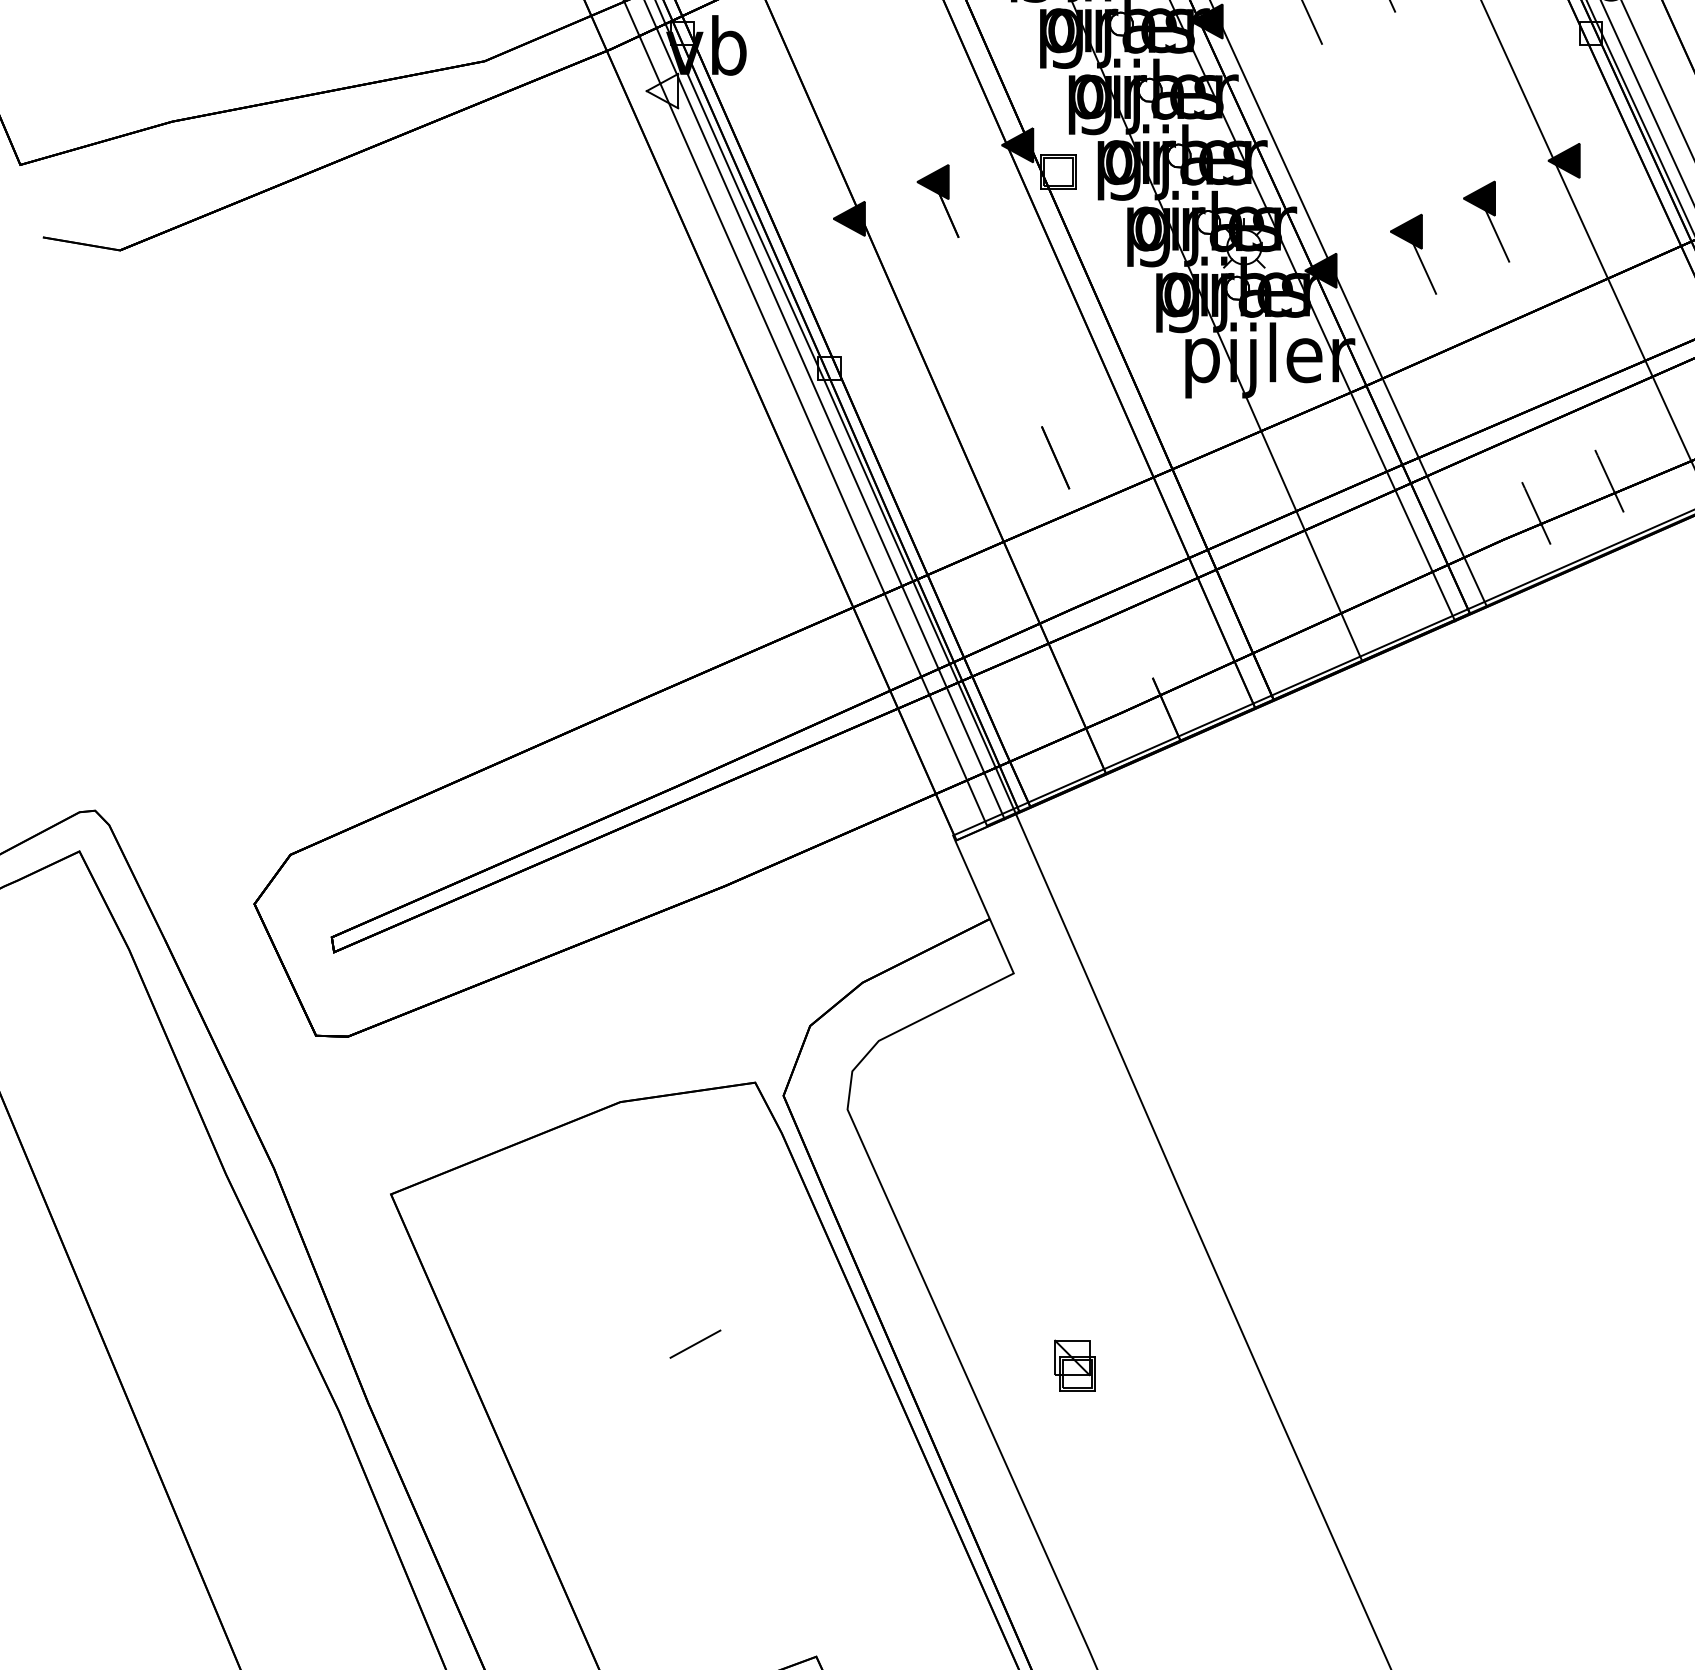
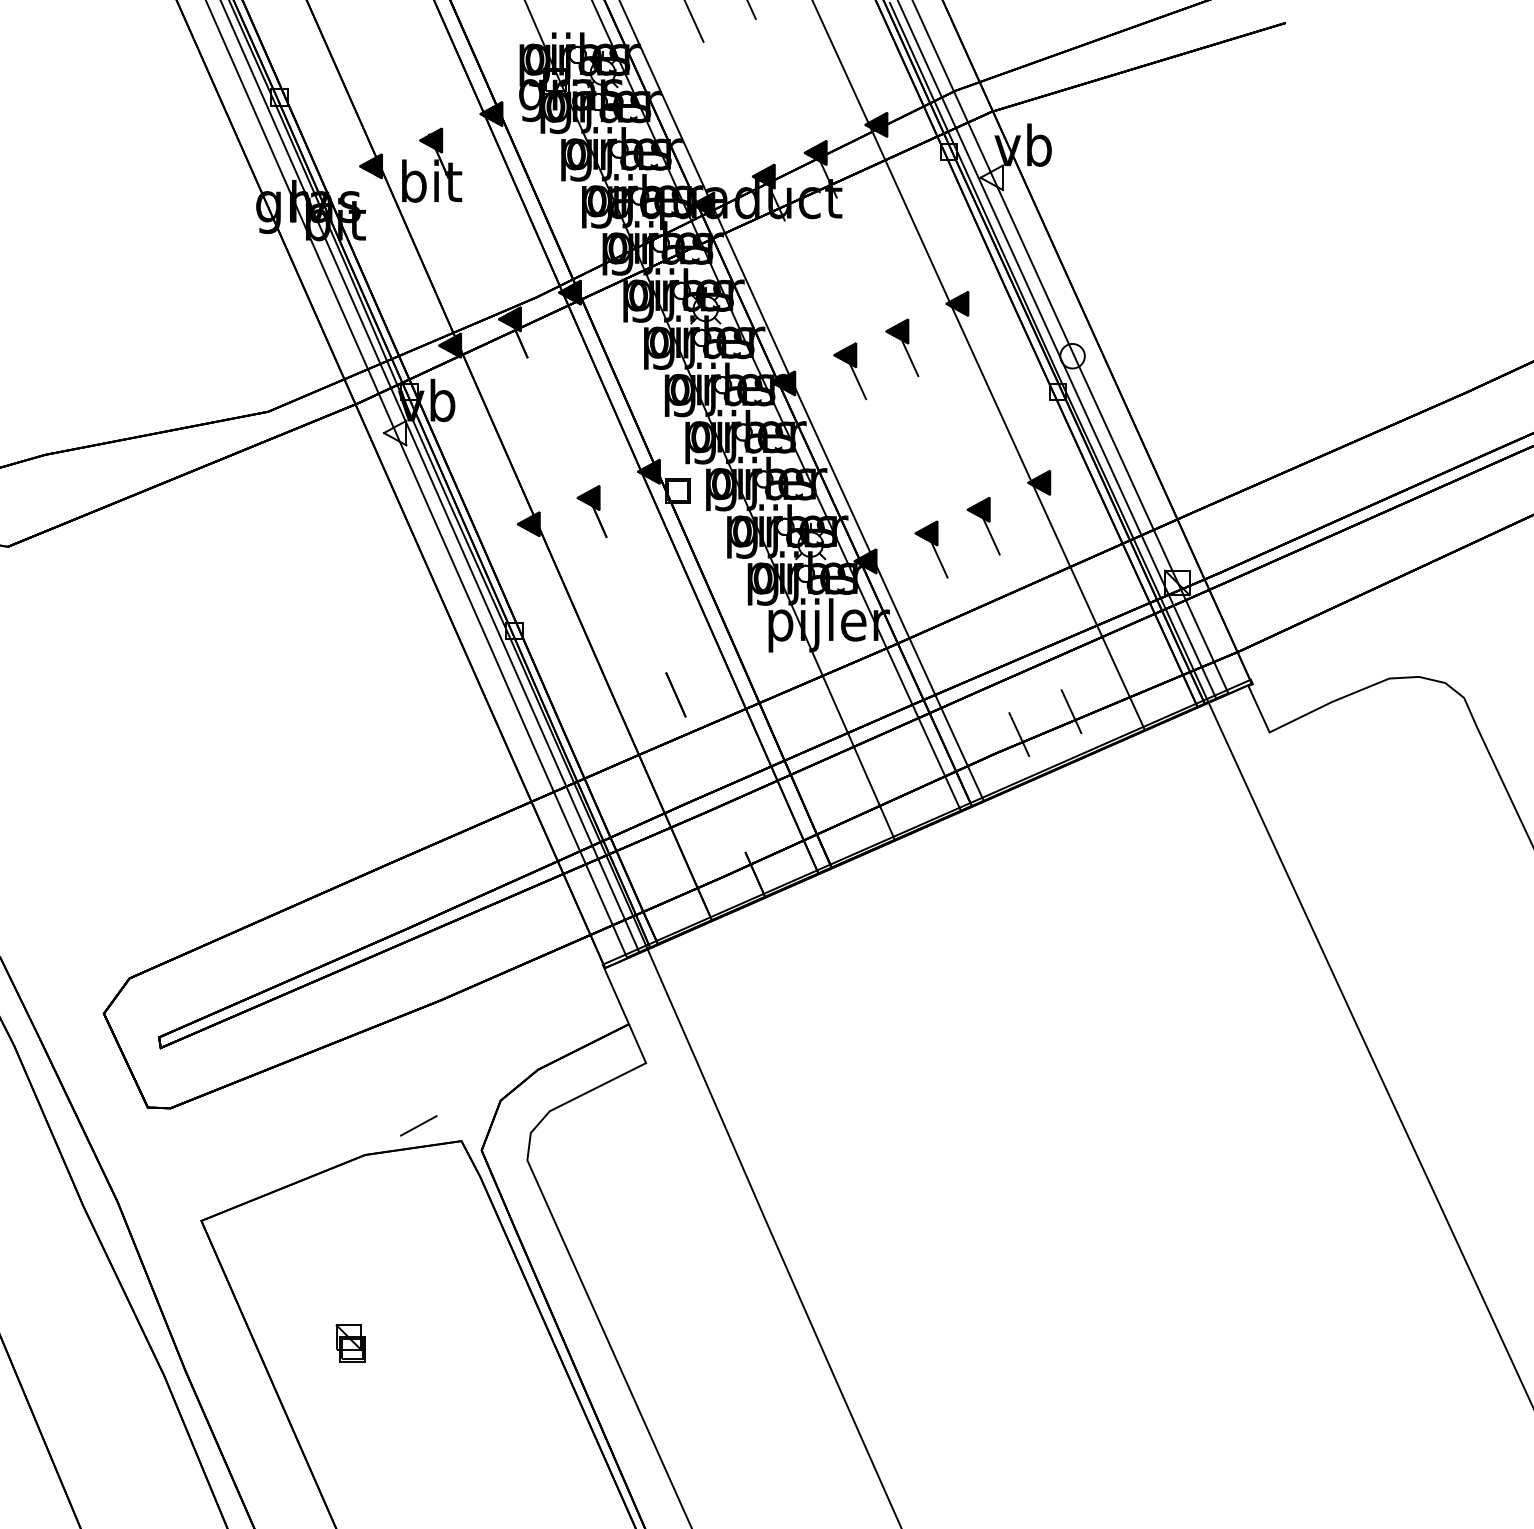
line: (695, 1343) -> (418, 1125), moved
part: (1074, 1366) -> (350, 1343), moved

